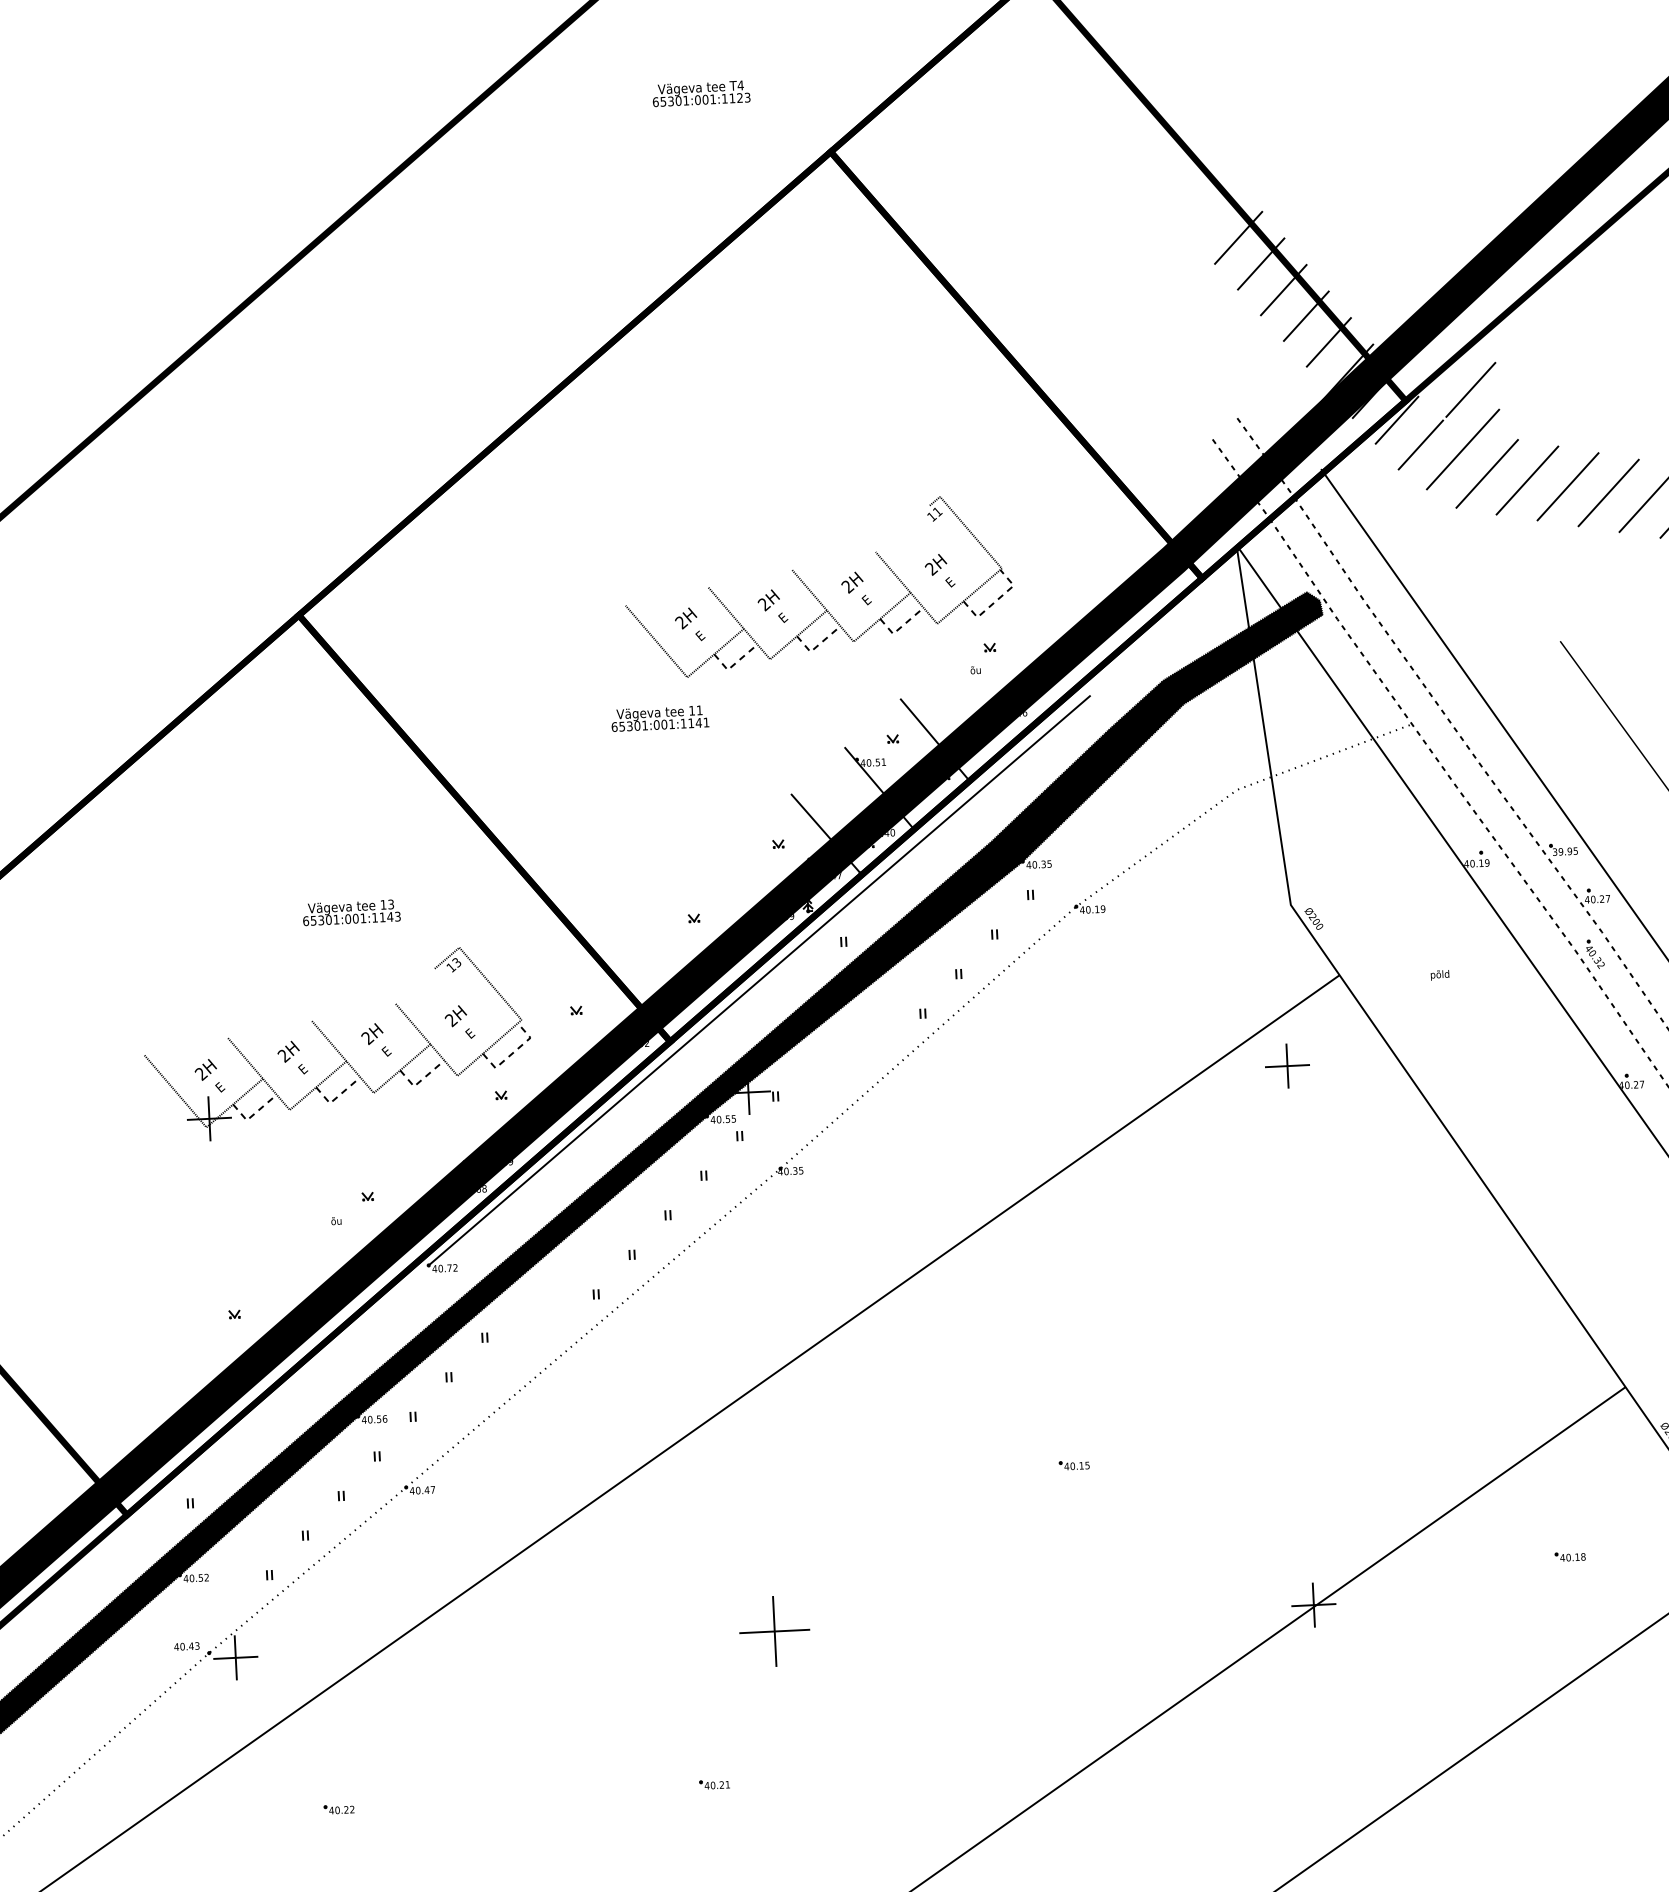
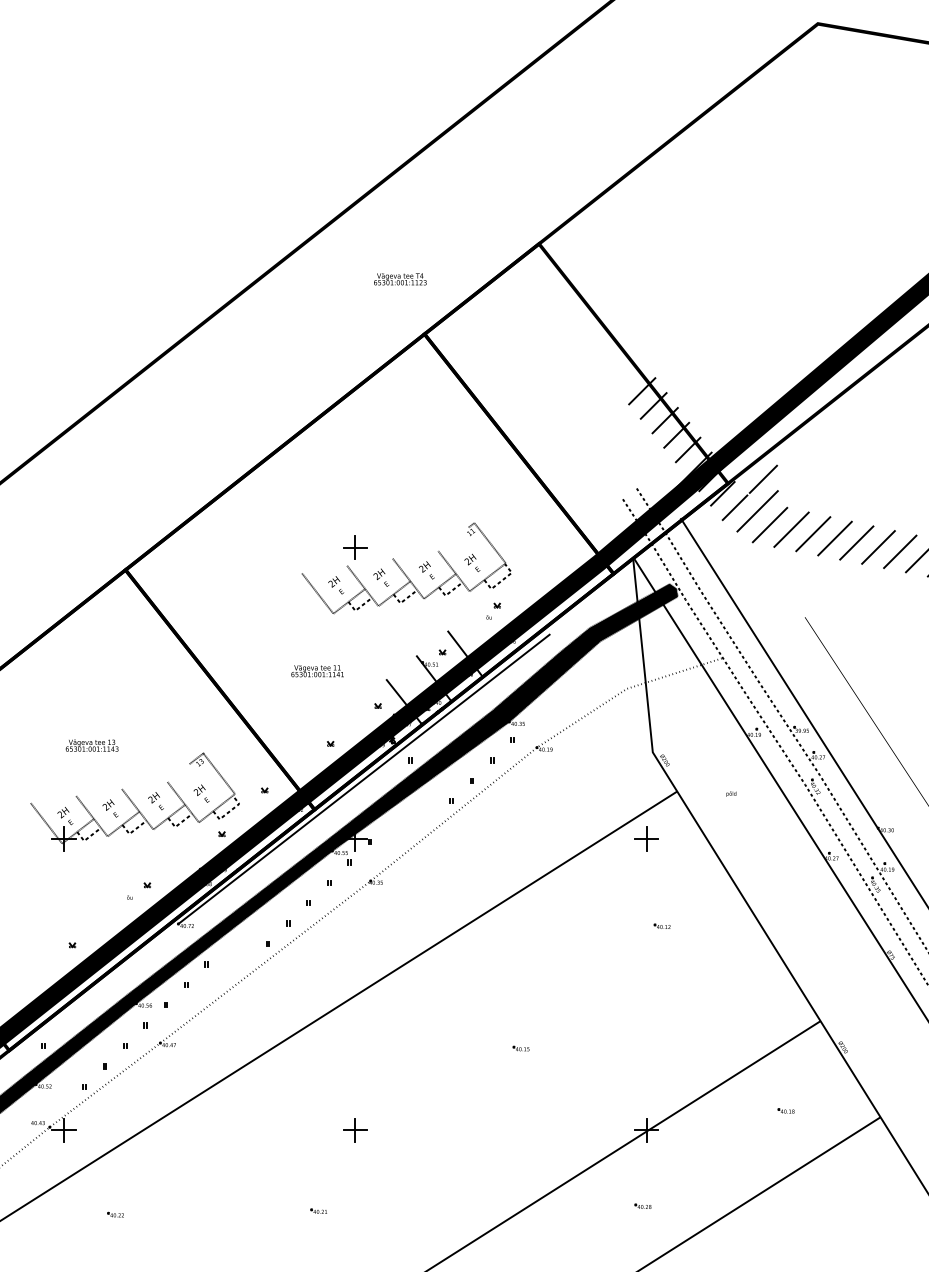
text: (701, 93) -> (400, 279), moved
part: (722, 552) -> (355, 547), added
text: (659, 719) -> (317, 671), moved
text: (350, 912) -> (91, 745), moved
part: (1322, 1224) -> (661, 925), added
part: (775, 1631) -> (355, 1130), size x0.62
part: (1312, 1744) -> (642, 1205), added

